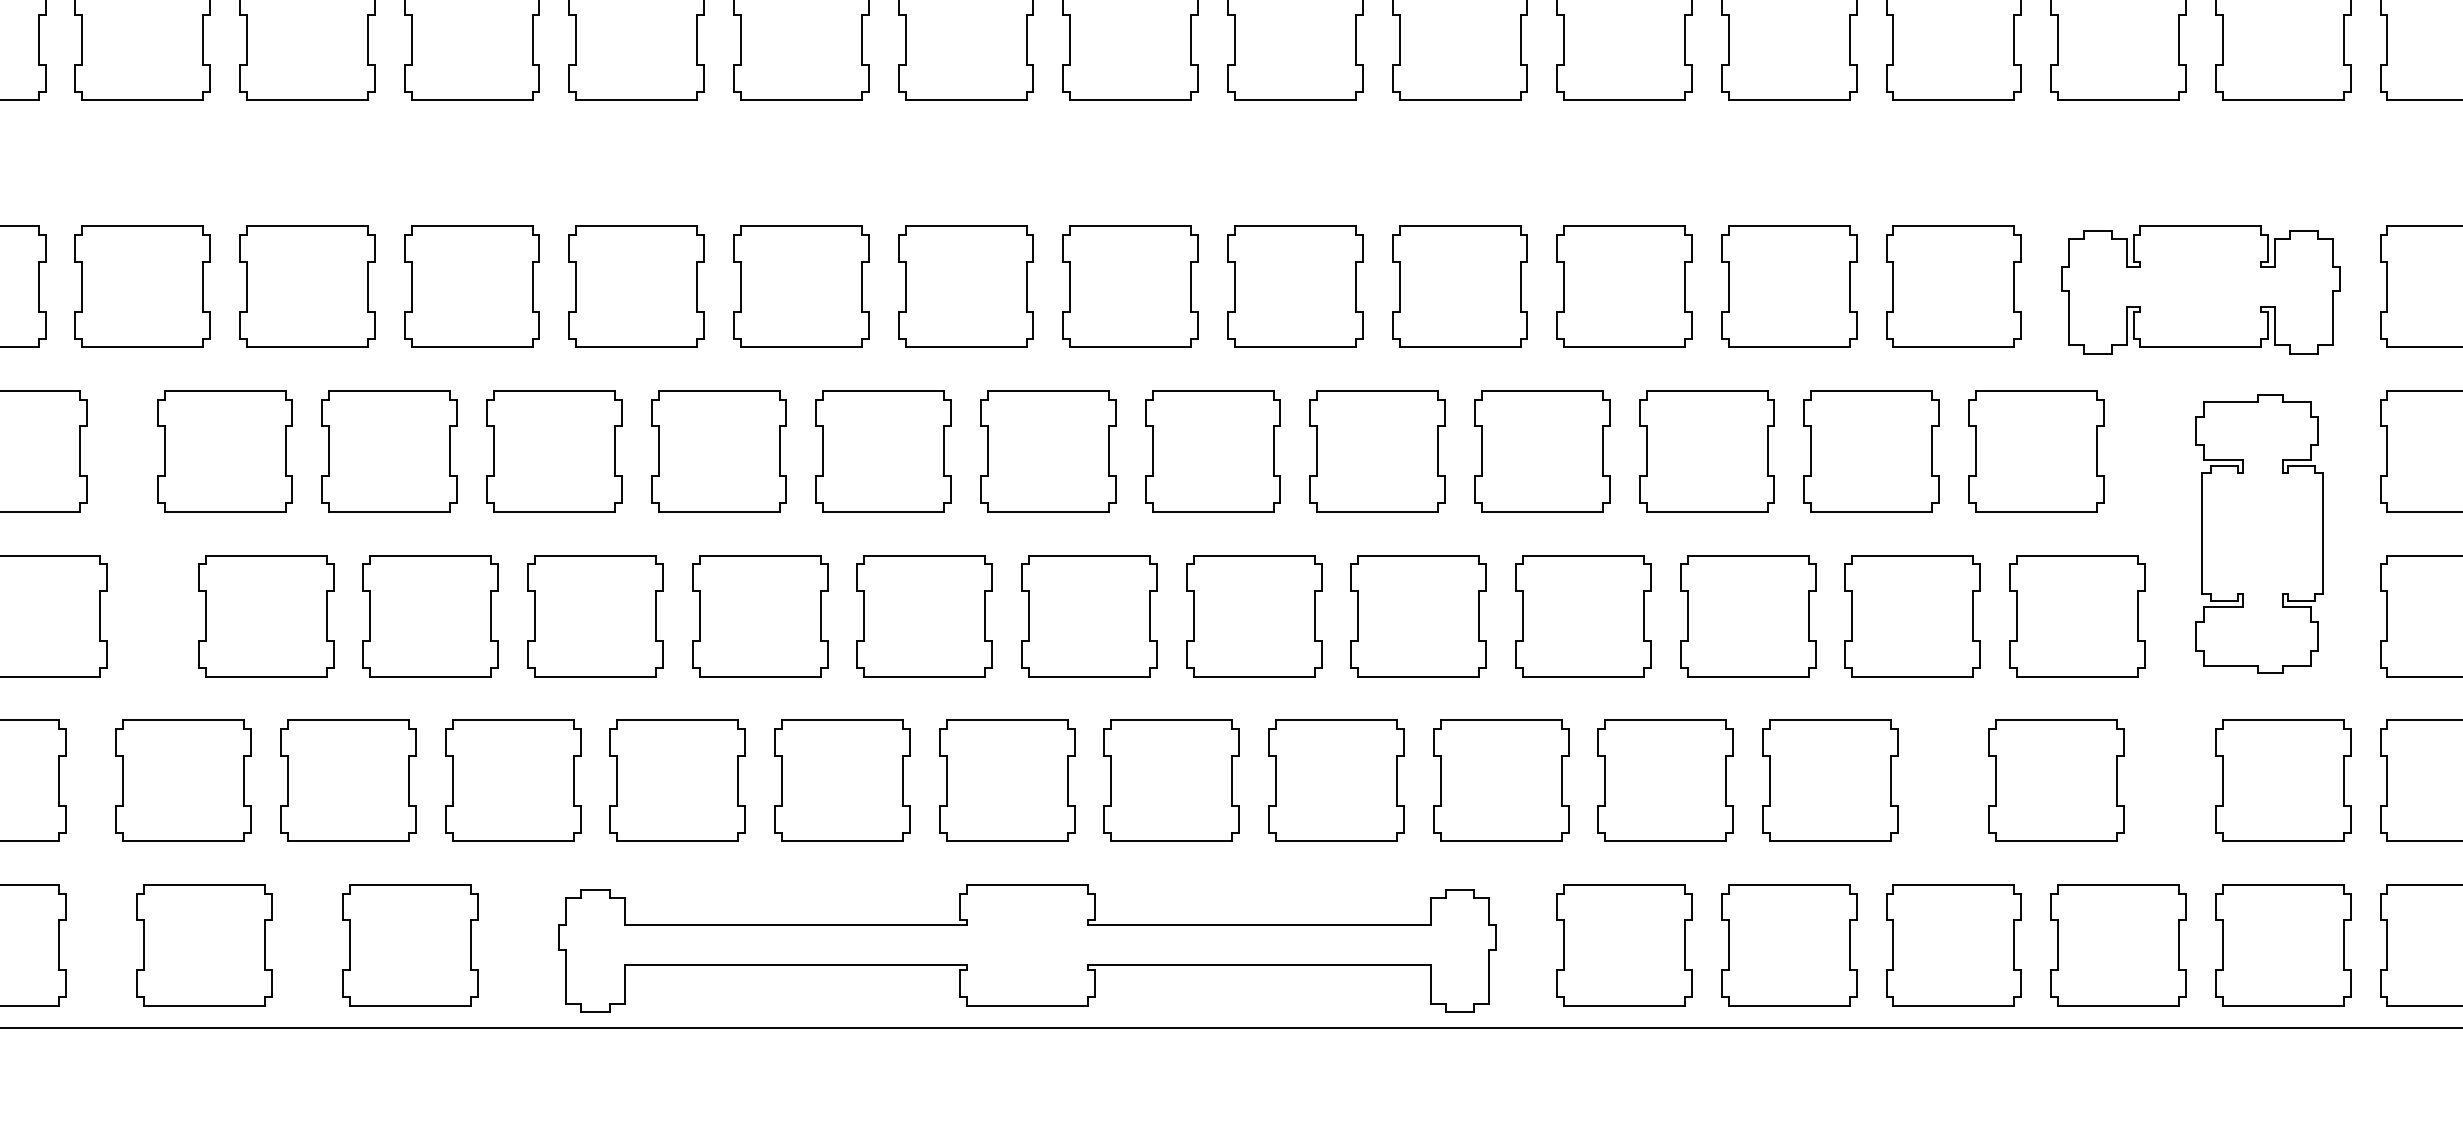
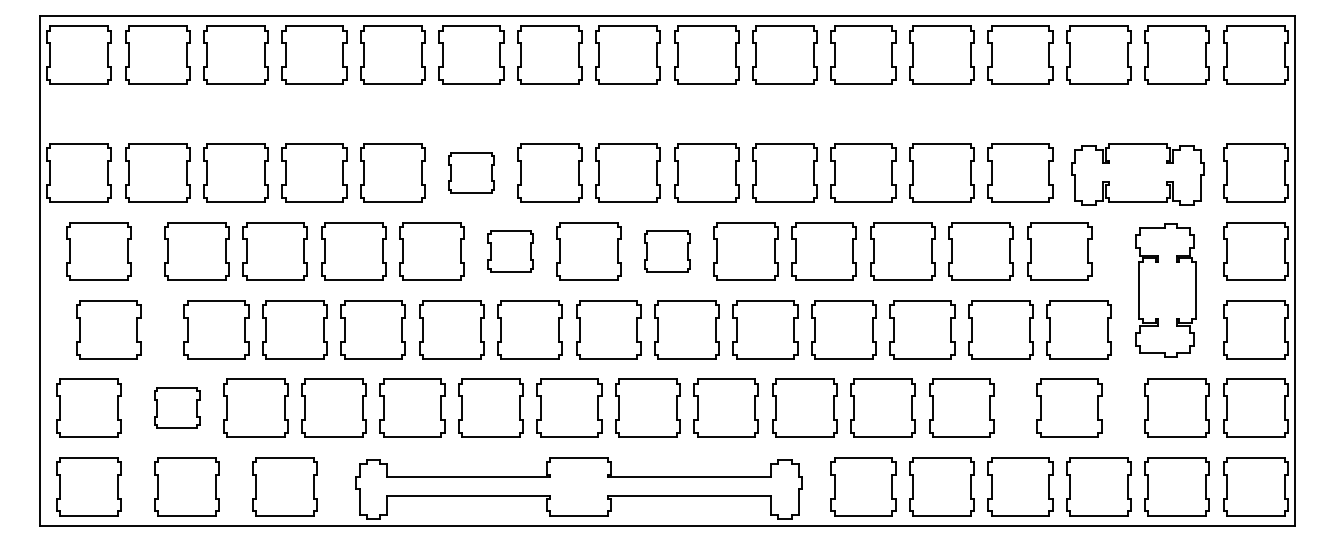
part: (801, 285) -> (471, 172), size x0.7
part: (883, 451) -> (510, 251), size x0.7
part: (1213, 451) -> (667, 251), size x0.7
part: (182, 779) -> (176, 407), size x0.7

